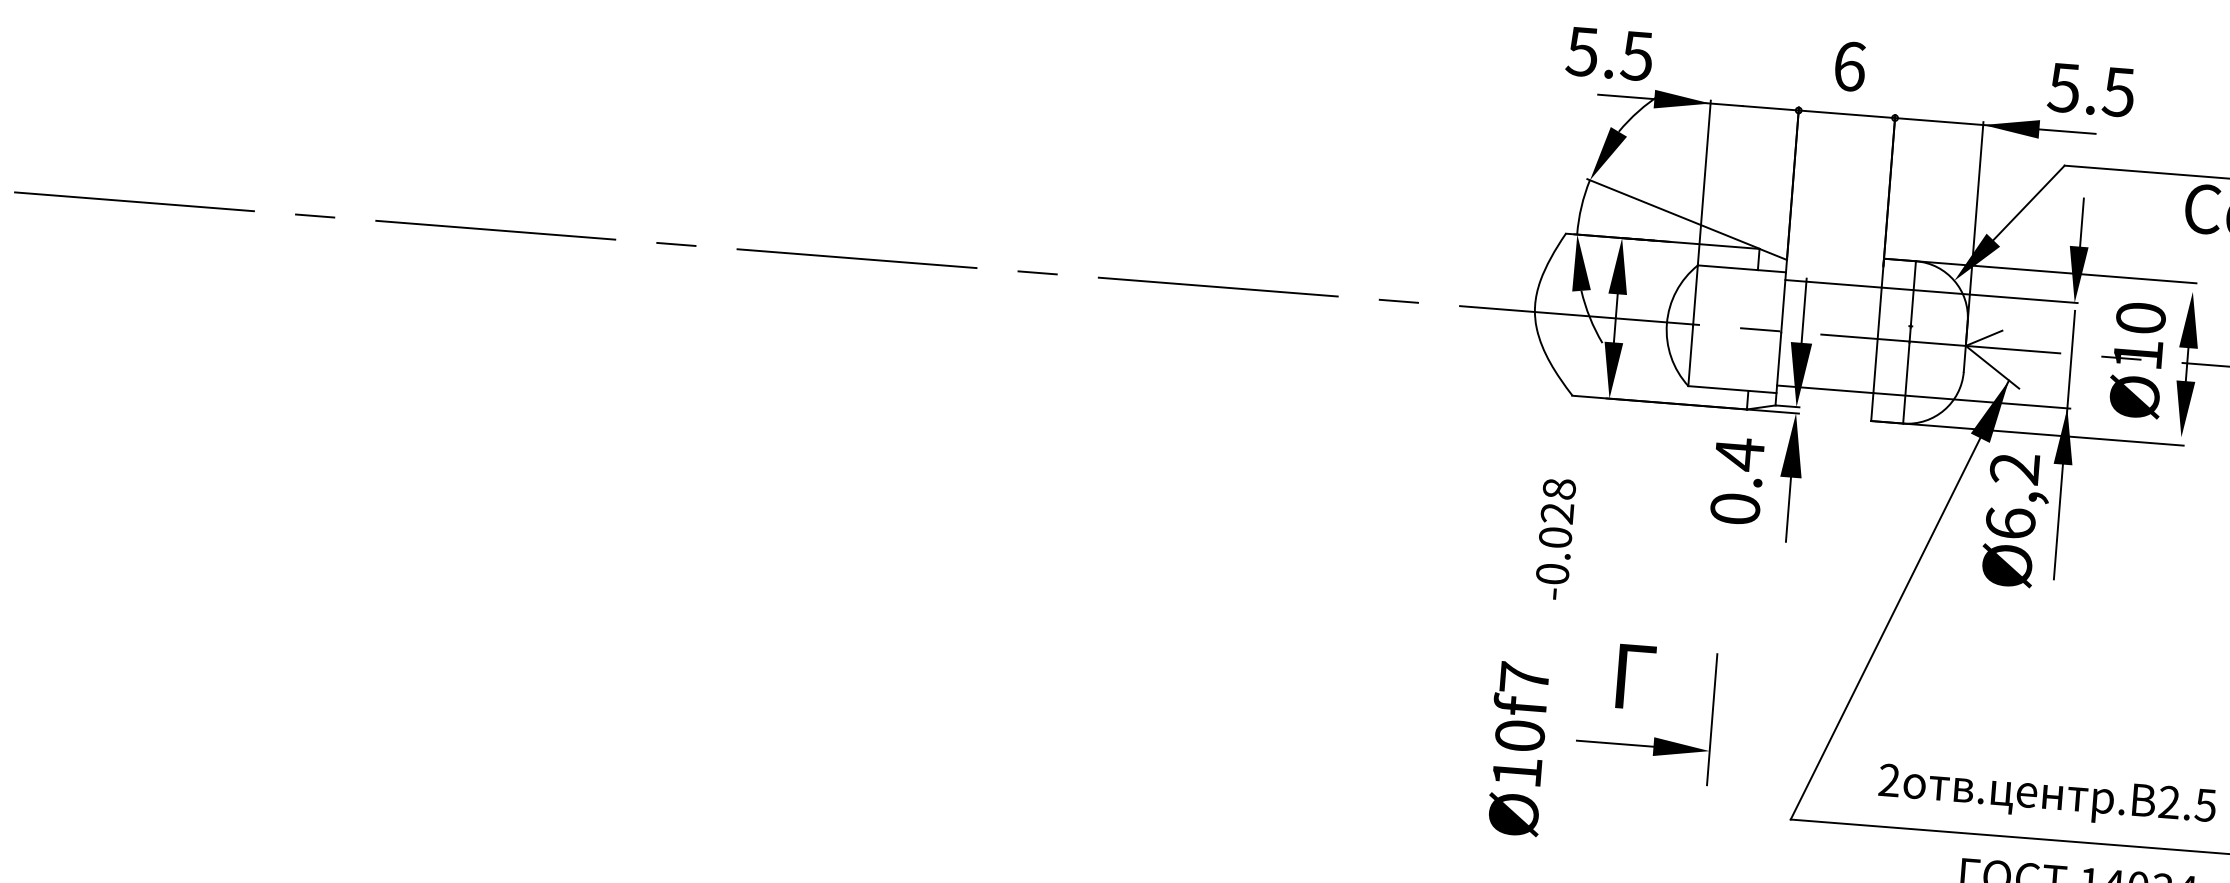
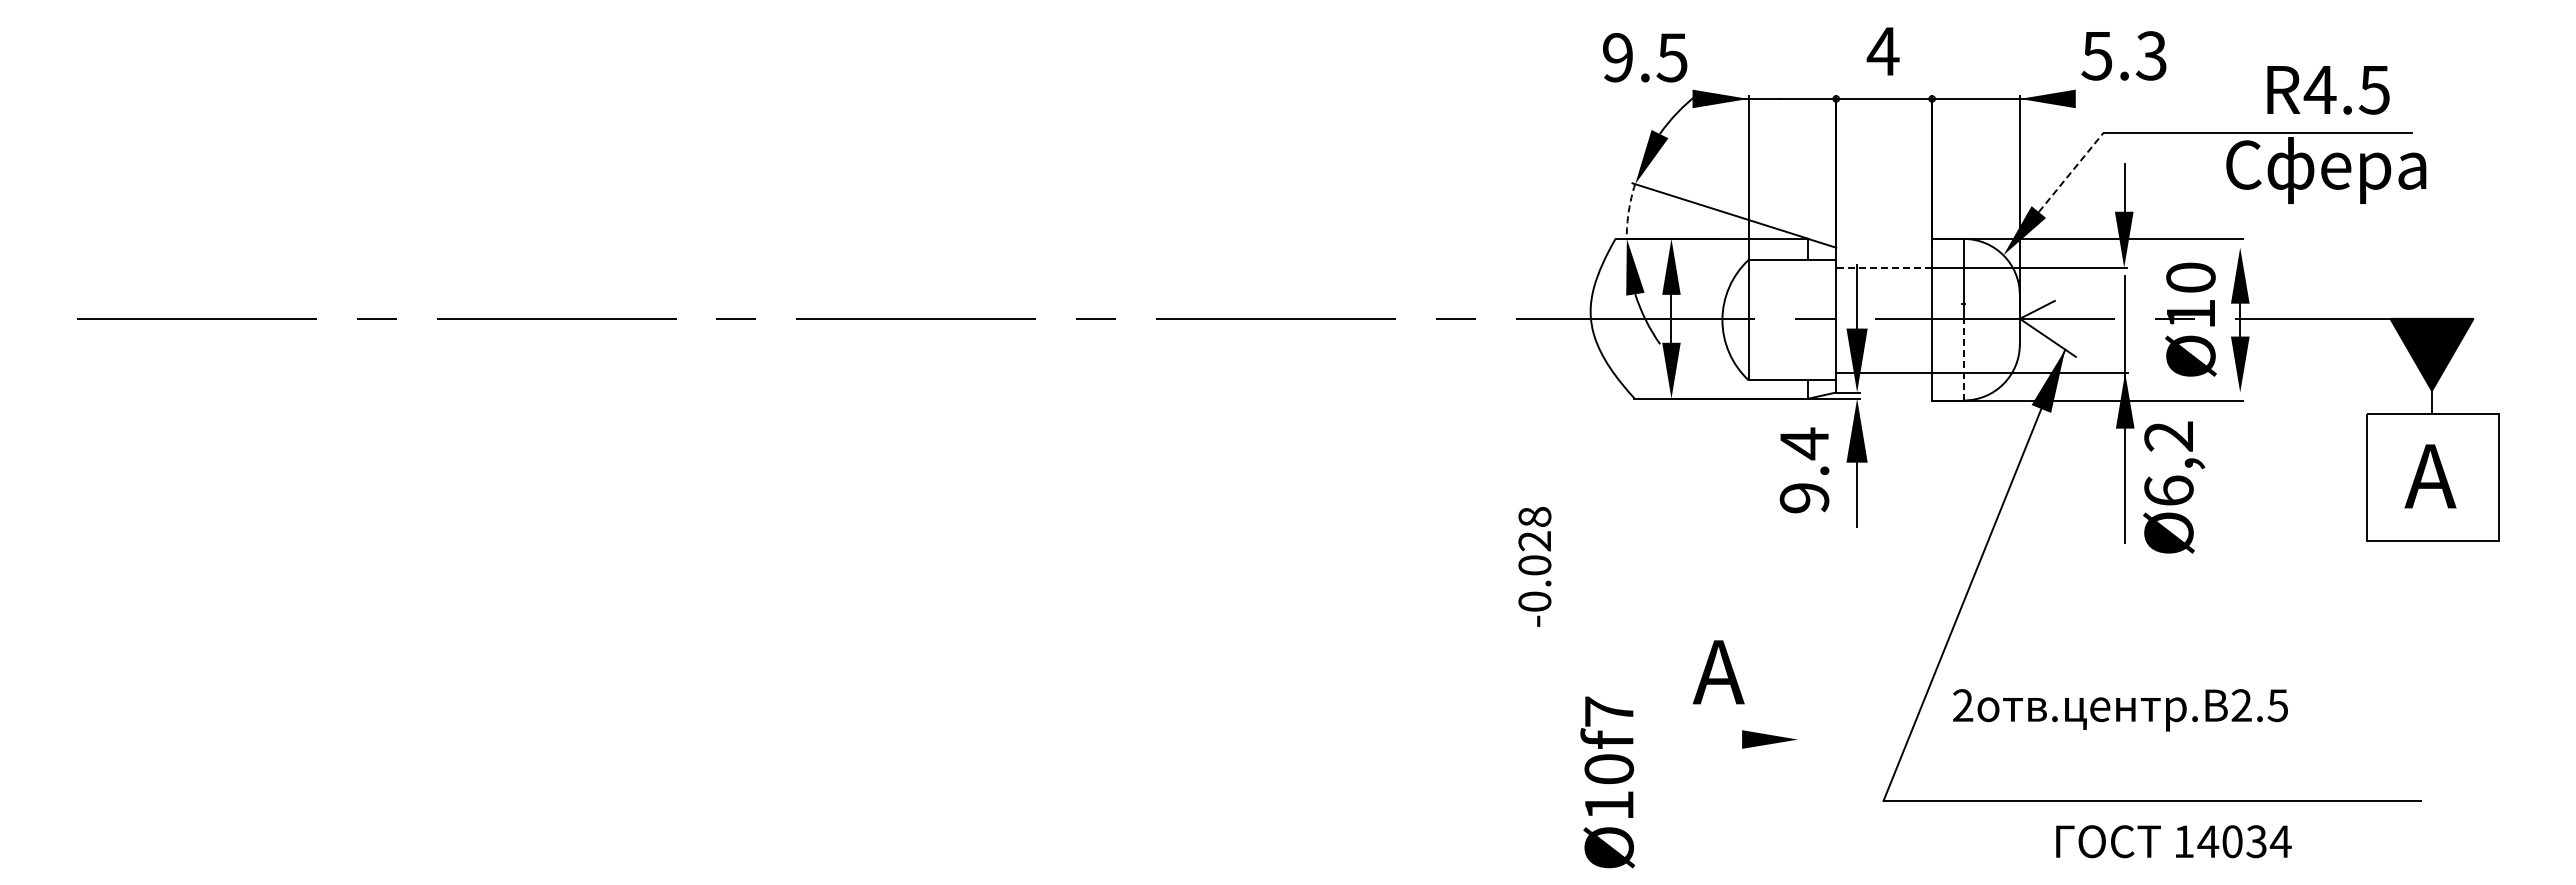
text: (1582, 51) -> (1617, 57), 5.5 -> 9.5
text: (1848, 66) -> (1882, 51), 6 -> 4
text: (2117, 91) -> (2150, 55), 5.5 -> 5.3
line: (1626, 96) -> (1664, 98), removed
line: (2067, 131) -> (2103, 98), removed
line: (2029, 202) -> (2071, 172), solid -> dashed
arc: (1581, 207) -> (1628, 211), solid -> dashed
line: (1833, 283) -> (1884, 267), solid -> dashed
line: (1905, 382) -> (1963, 359), solid -> dashed
text: (1735, 509) -> (1804, 498), 0.4 -> 9.4
text: (2016, 520) -> (2174, 487), moved
text: (1555, 538) -> (1534, 566), moved
text: (1635, 677) -> (1718, 672), Г -> А
line: (1712, 719) -> (1798, 708), removed
line: (1614, 743) -> (1703, 739), removed
text: (1517, 749) -> (1607, 782), moved
text: (2047, 797) -> (2120, 710), moved

